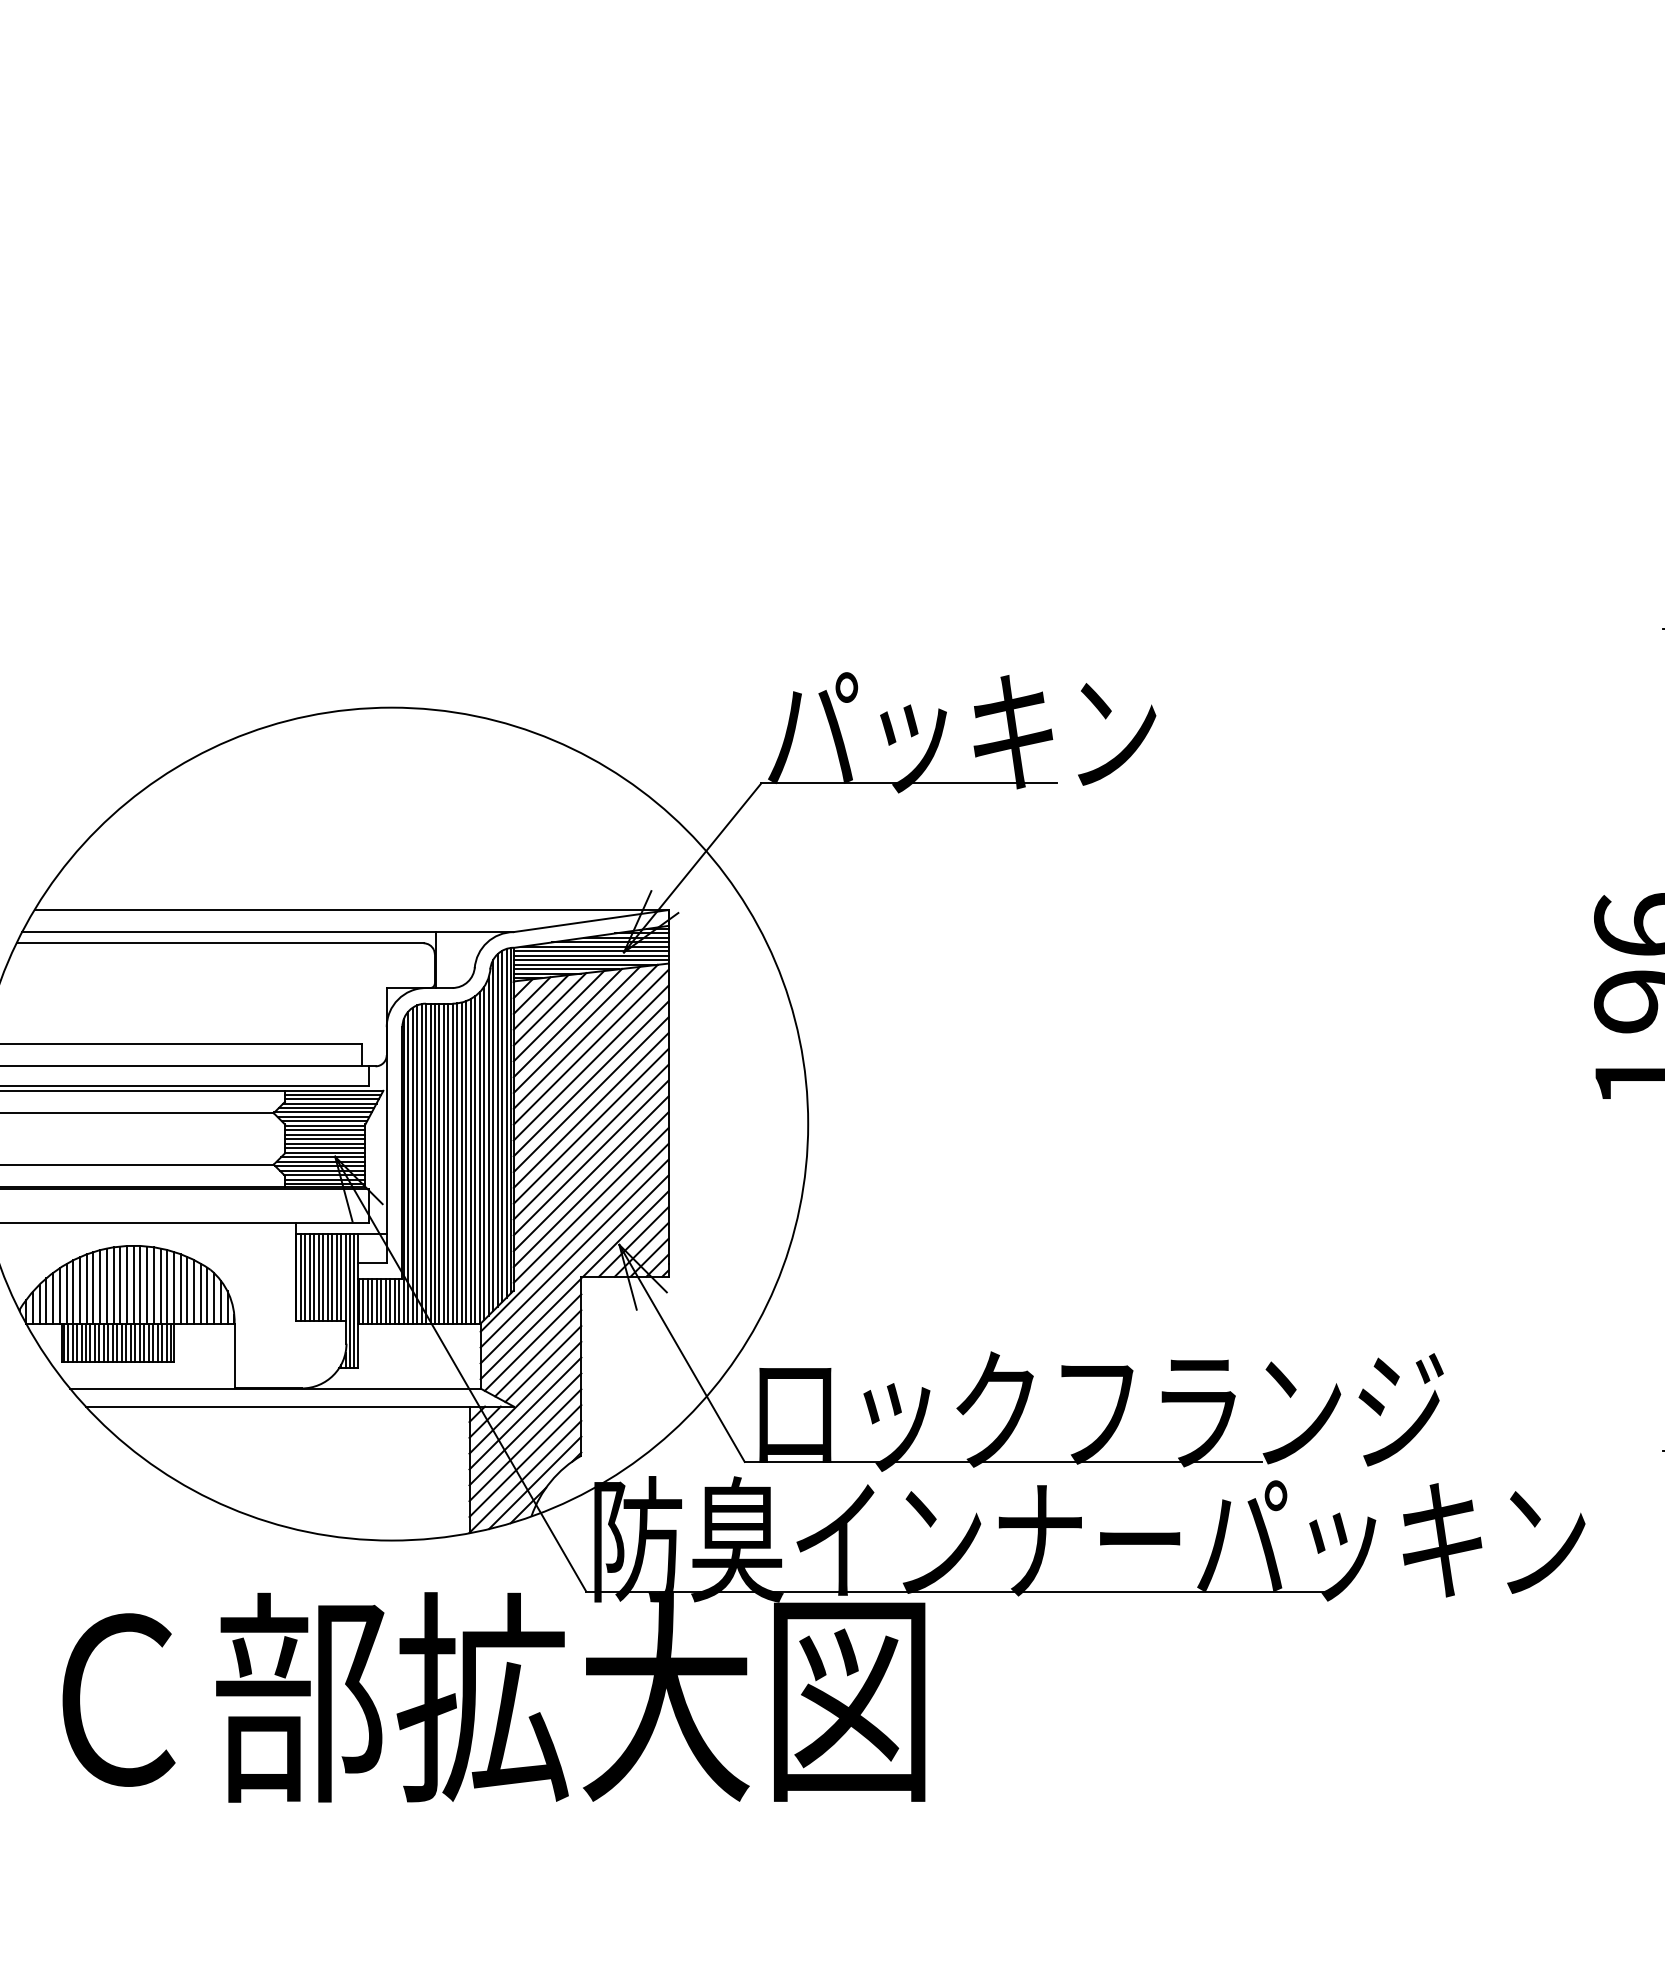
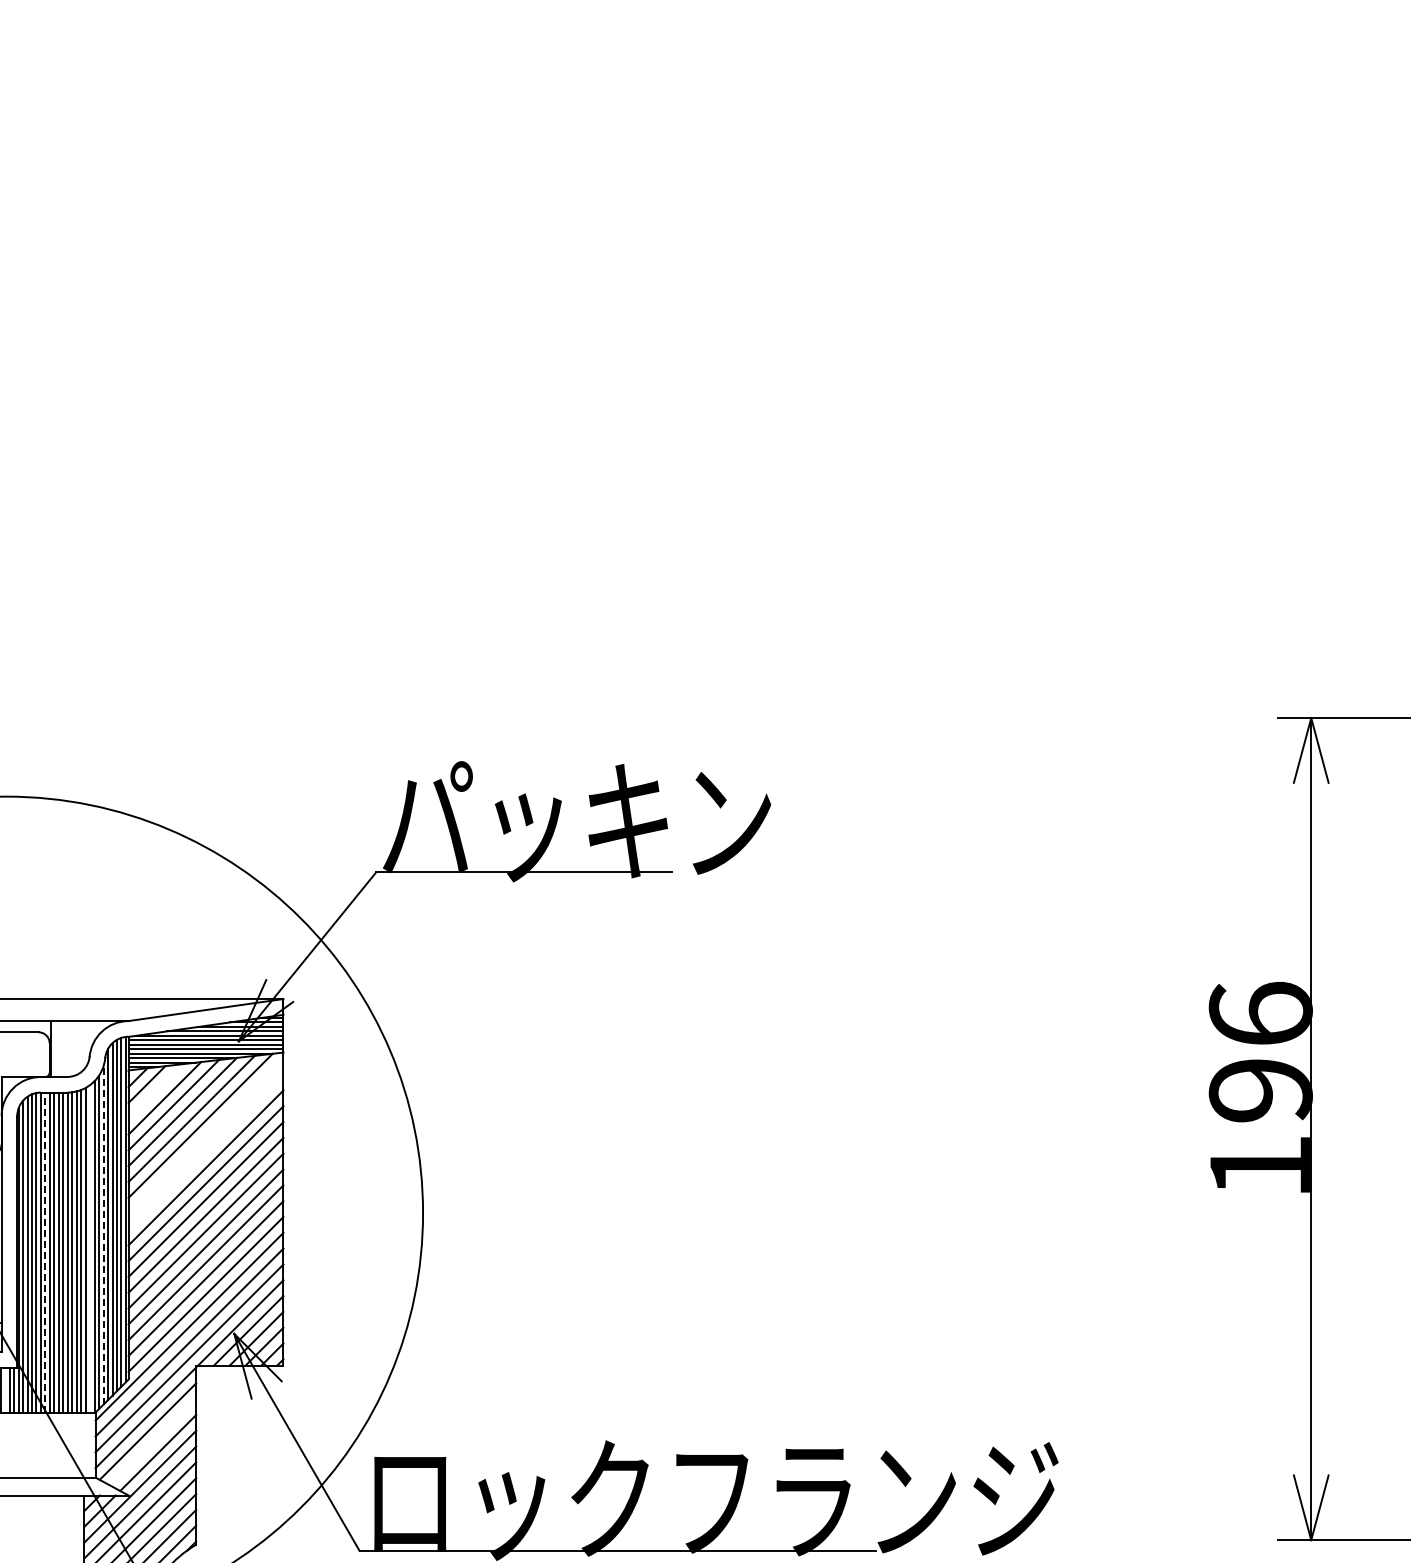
line: (540, 1002) -> (155, 1091), removed
line: (590, 1046) -> (205, 1135), removed
line: (590, 1062) -> (205, 1151), removed
line: (488, 1146) -> (103, 1235), solid -> dashed
line: (475, 1159) -> (90, 1248), removed
line: (430, 1163) -> (45, 1252), solid -> dashed
line: (390, 1300) -> (5, 1389), removed
line: (538, 1353) -> (153, 1442), removed

